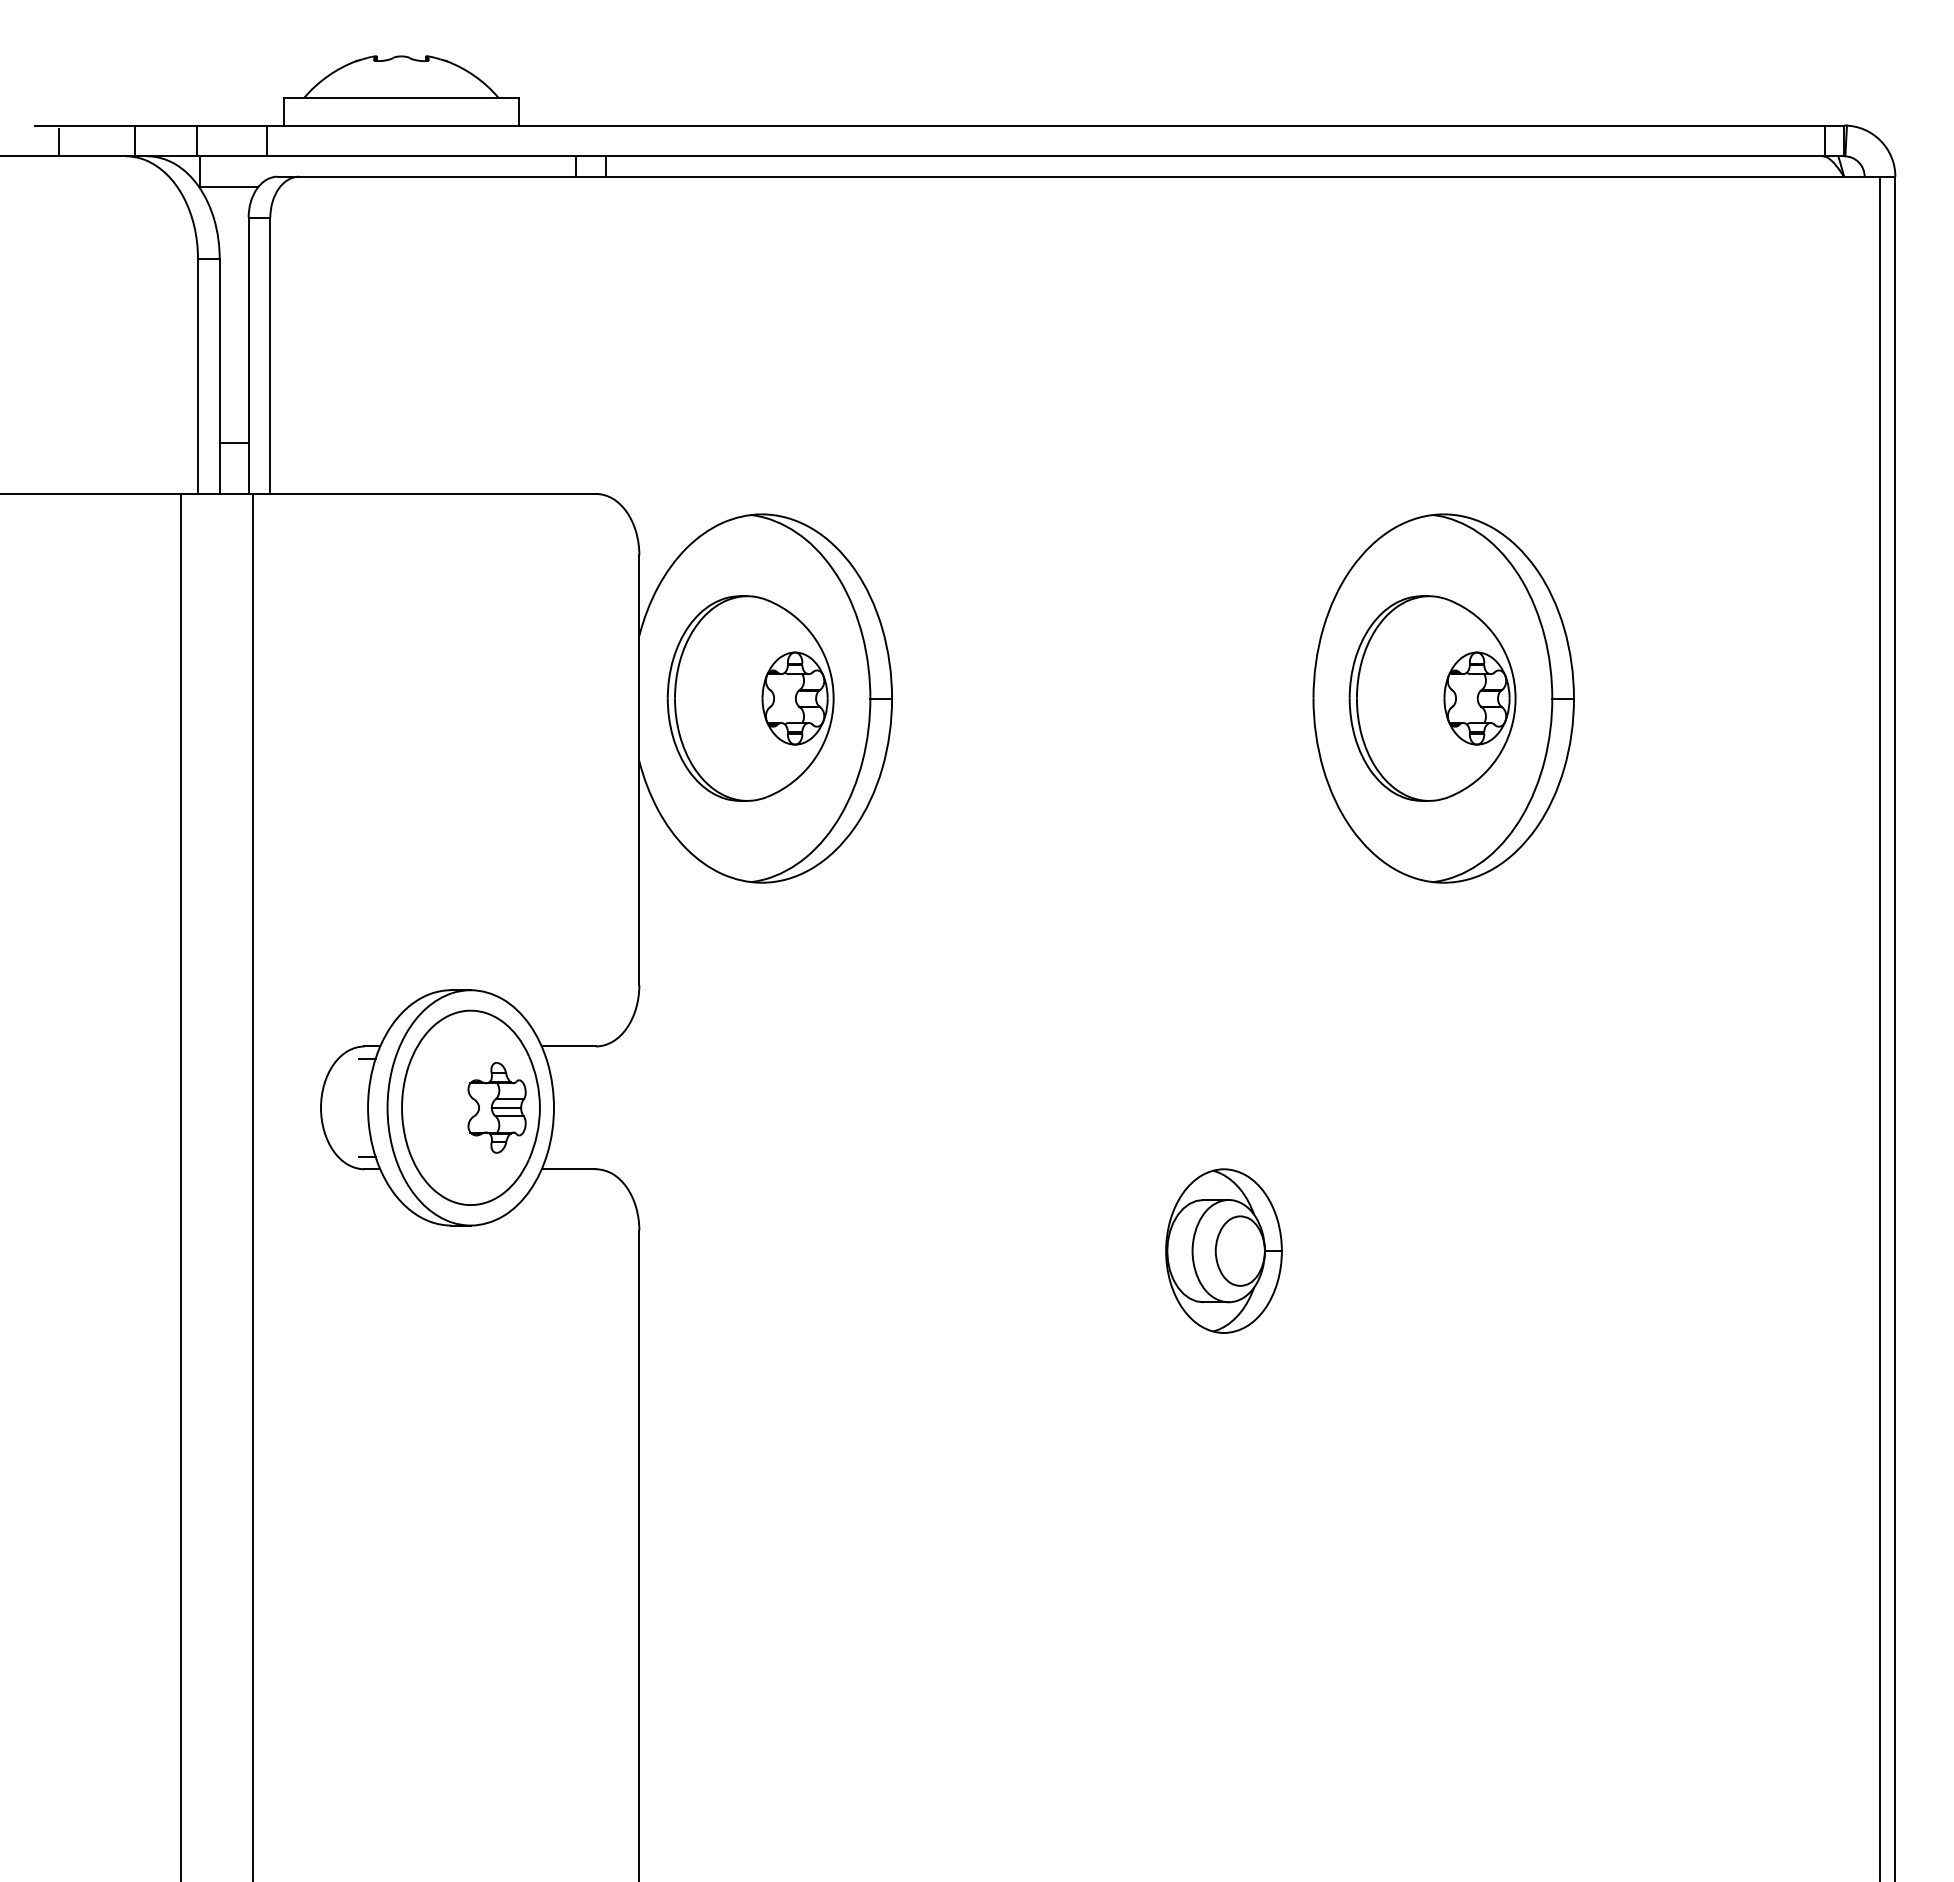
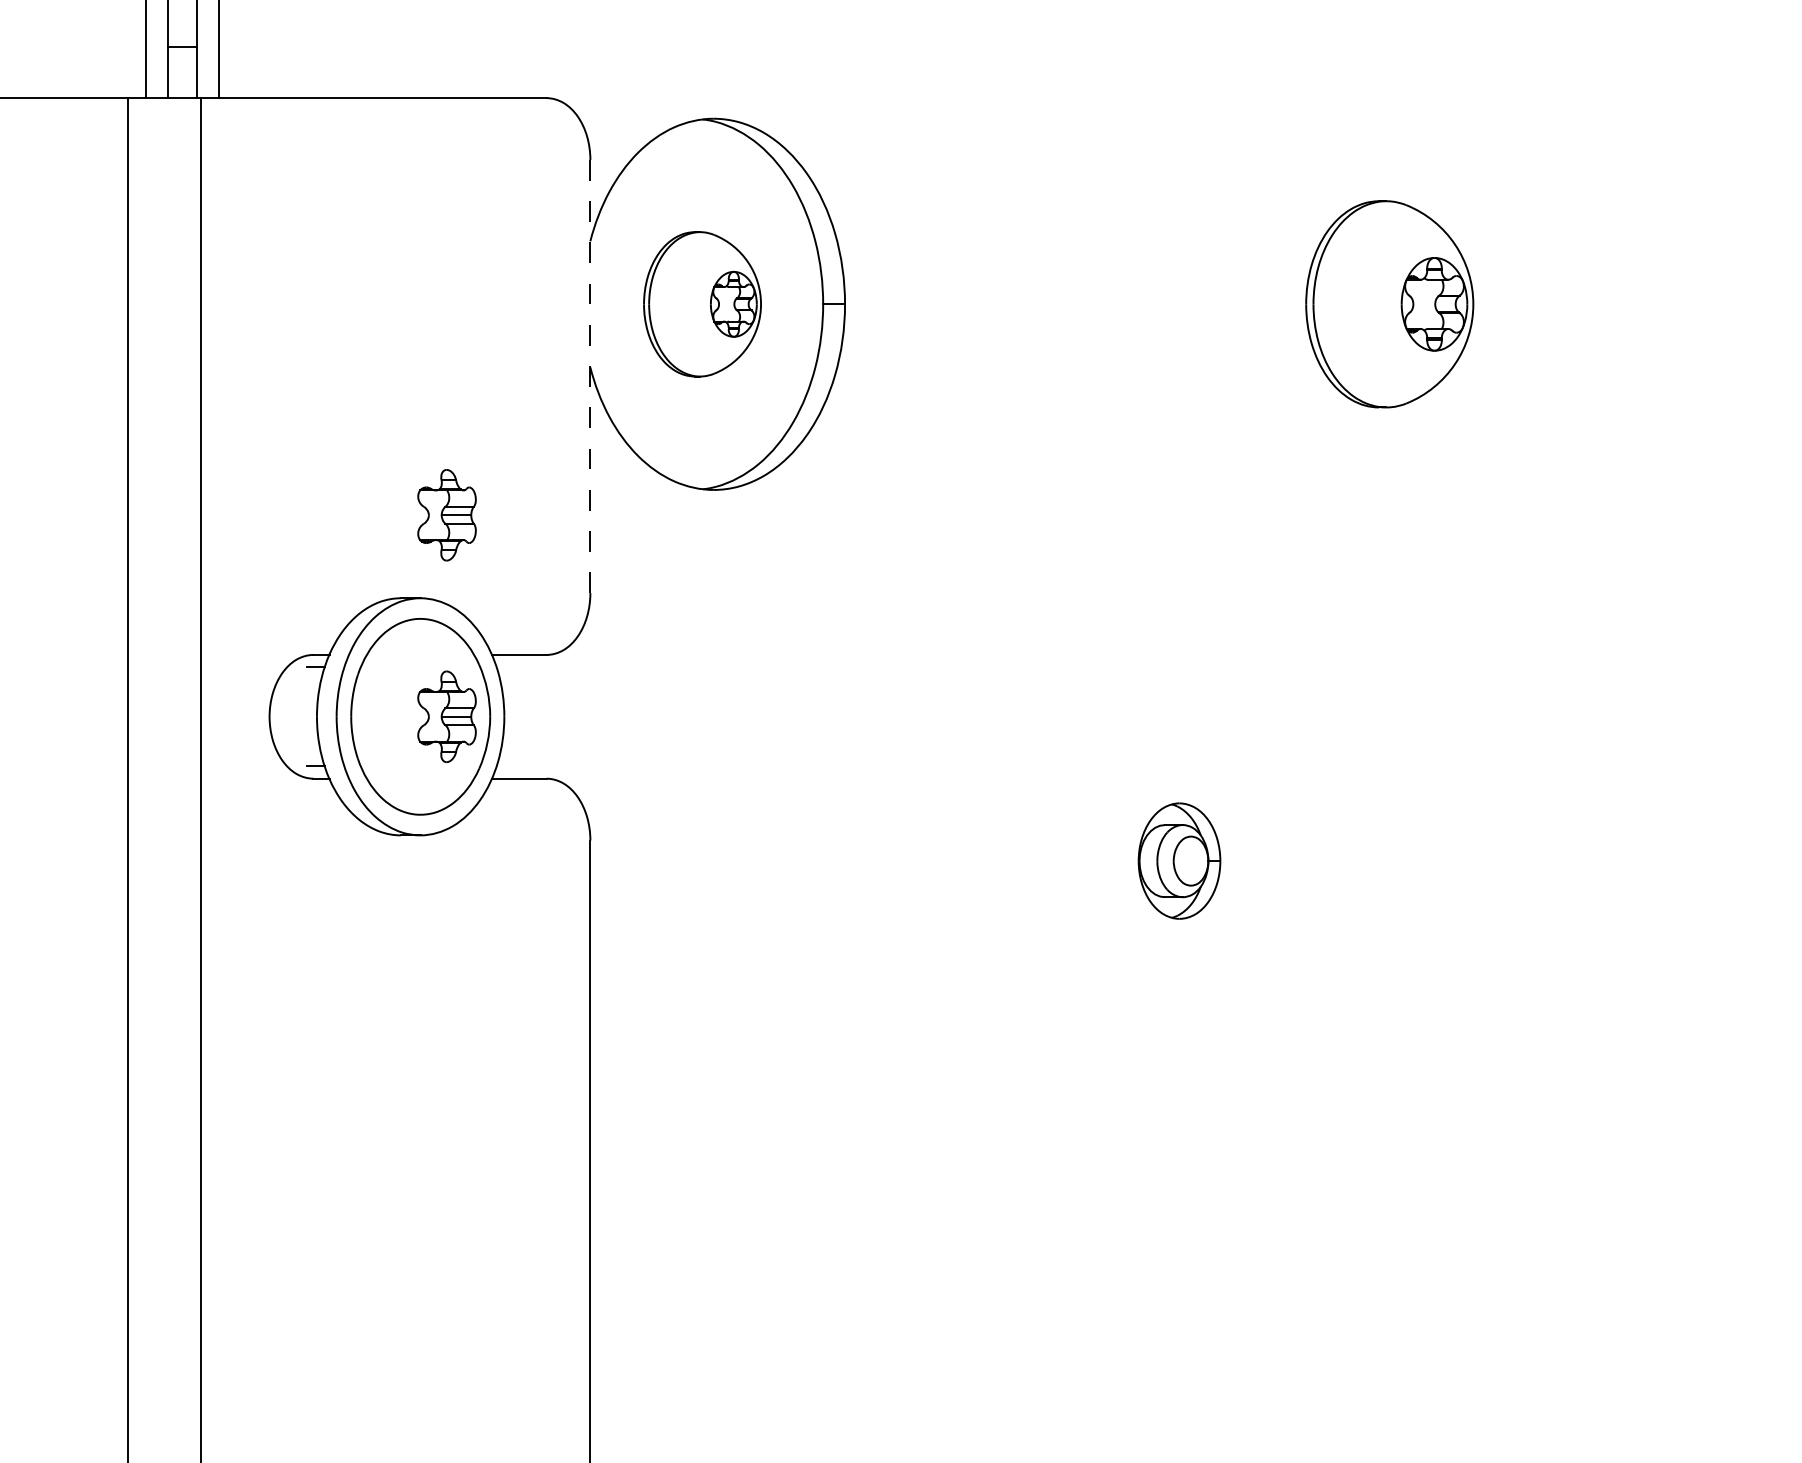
part: (750, 698) -> (702, 304), size x0.7
part: (1443, 698) -> (1400, 304), removed
line: (639, 770) -> (590, 376), solid -> dashed
part: (496, 907) -> (446, 514), added
part: (1223, 1250) -> (1179, 860), size x0.7

